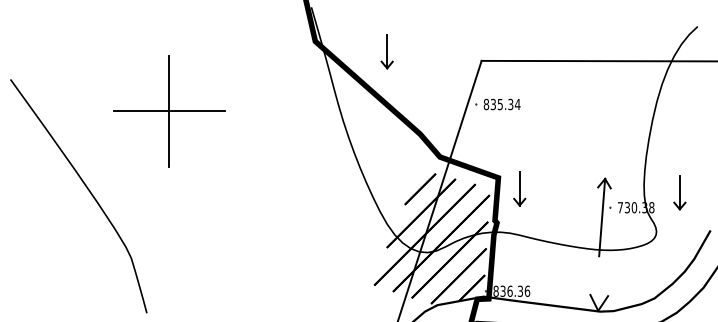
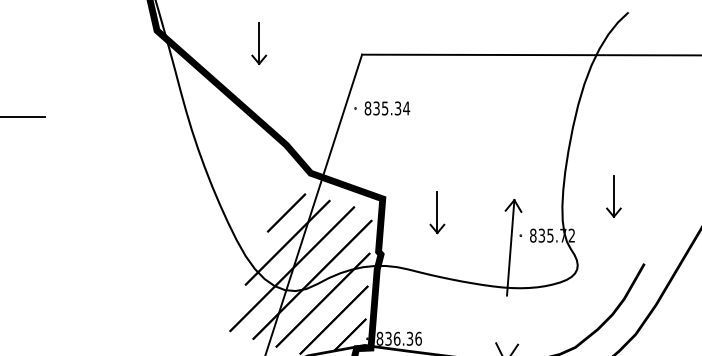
part: (386, 51) -> (258, 43), moved
part: (519, 188) -> (437, 212), moved
part: (679, 192) -> (613, 195), moved
text: (635, 207) -> (551, 235), 730.38 -> 835.72

